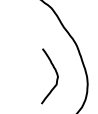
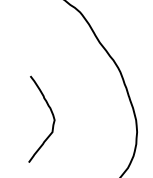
curve: (56, 75) -> (52, 117), moved

